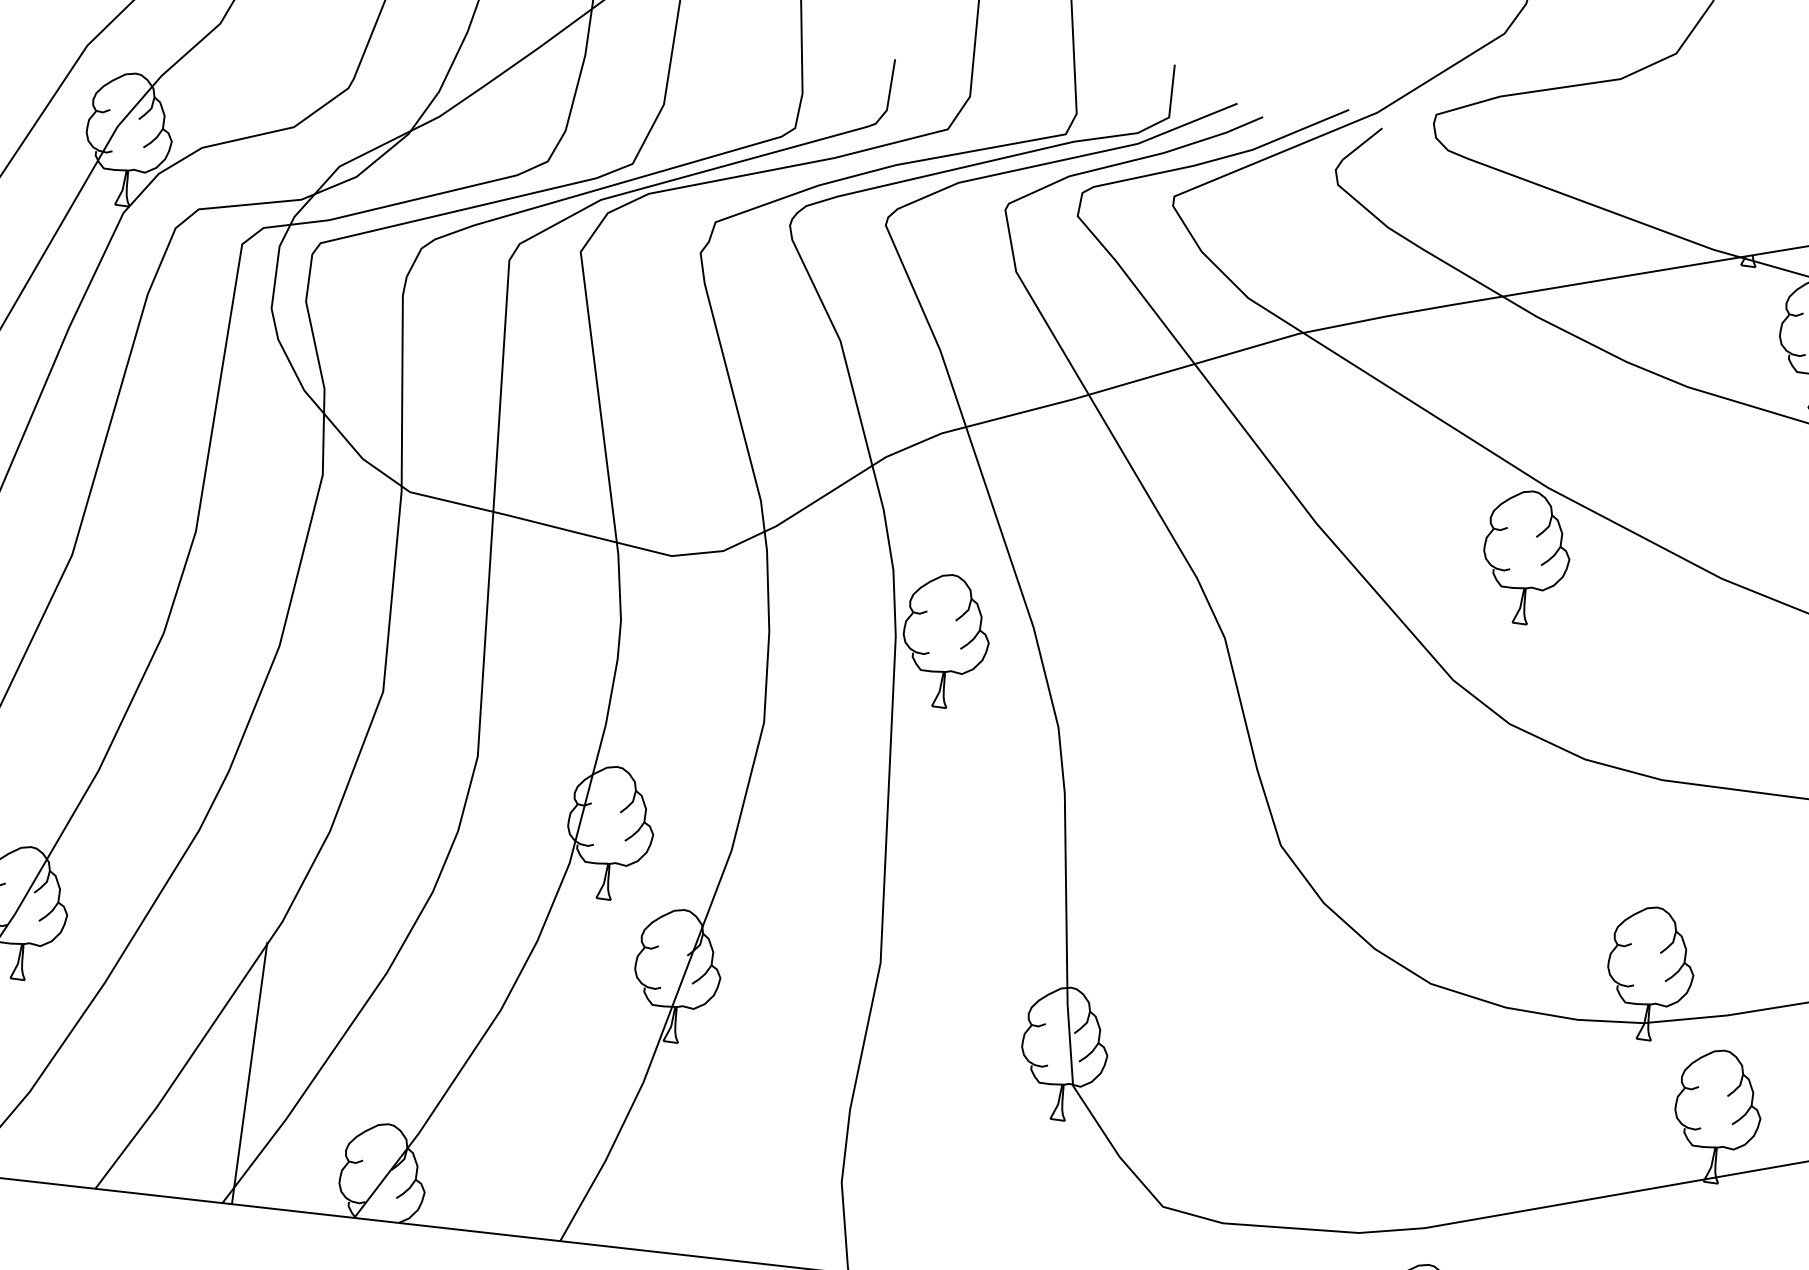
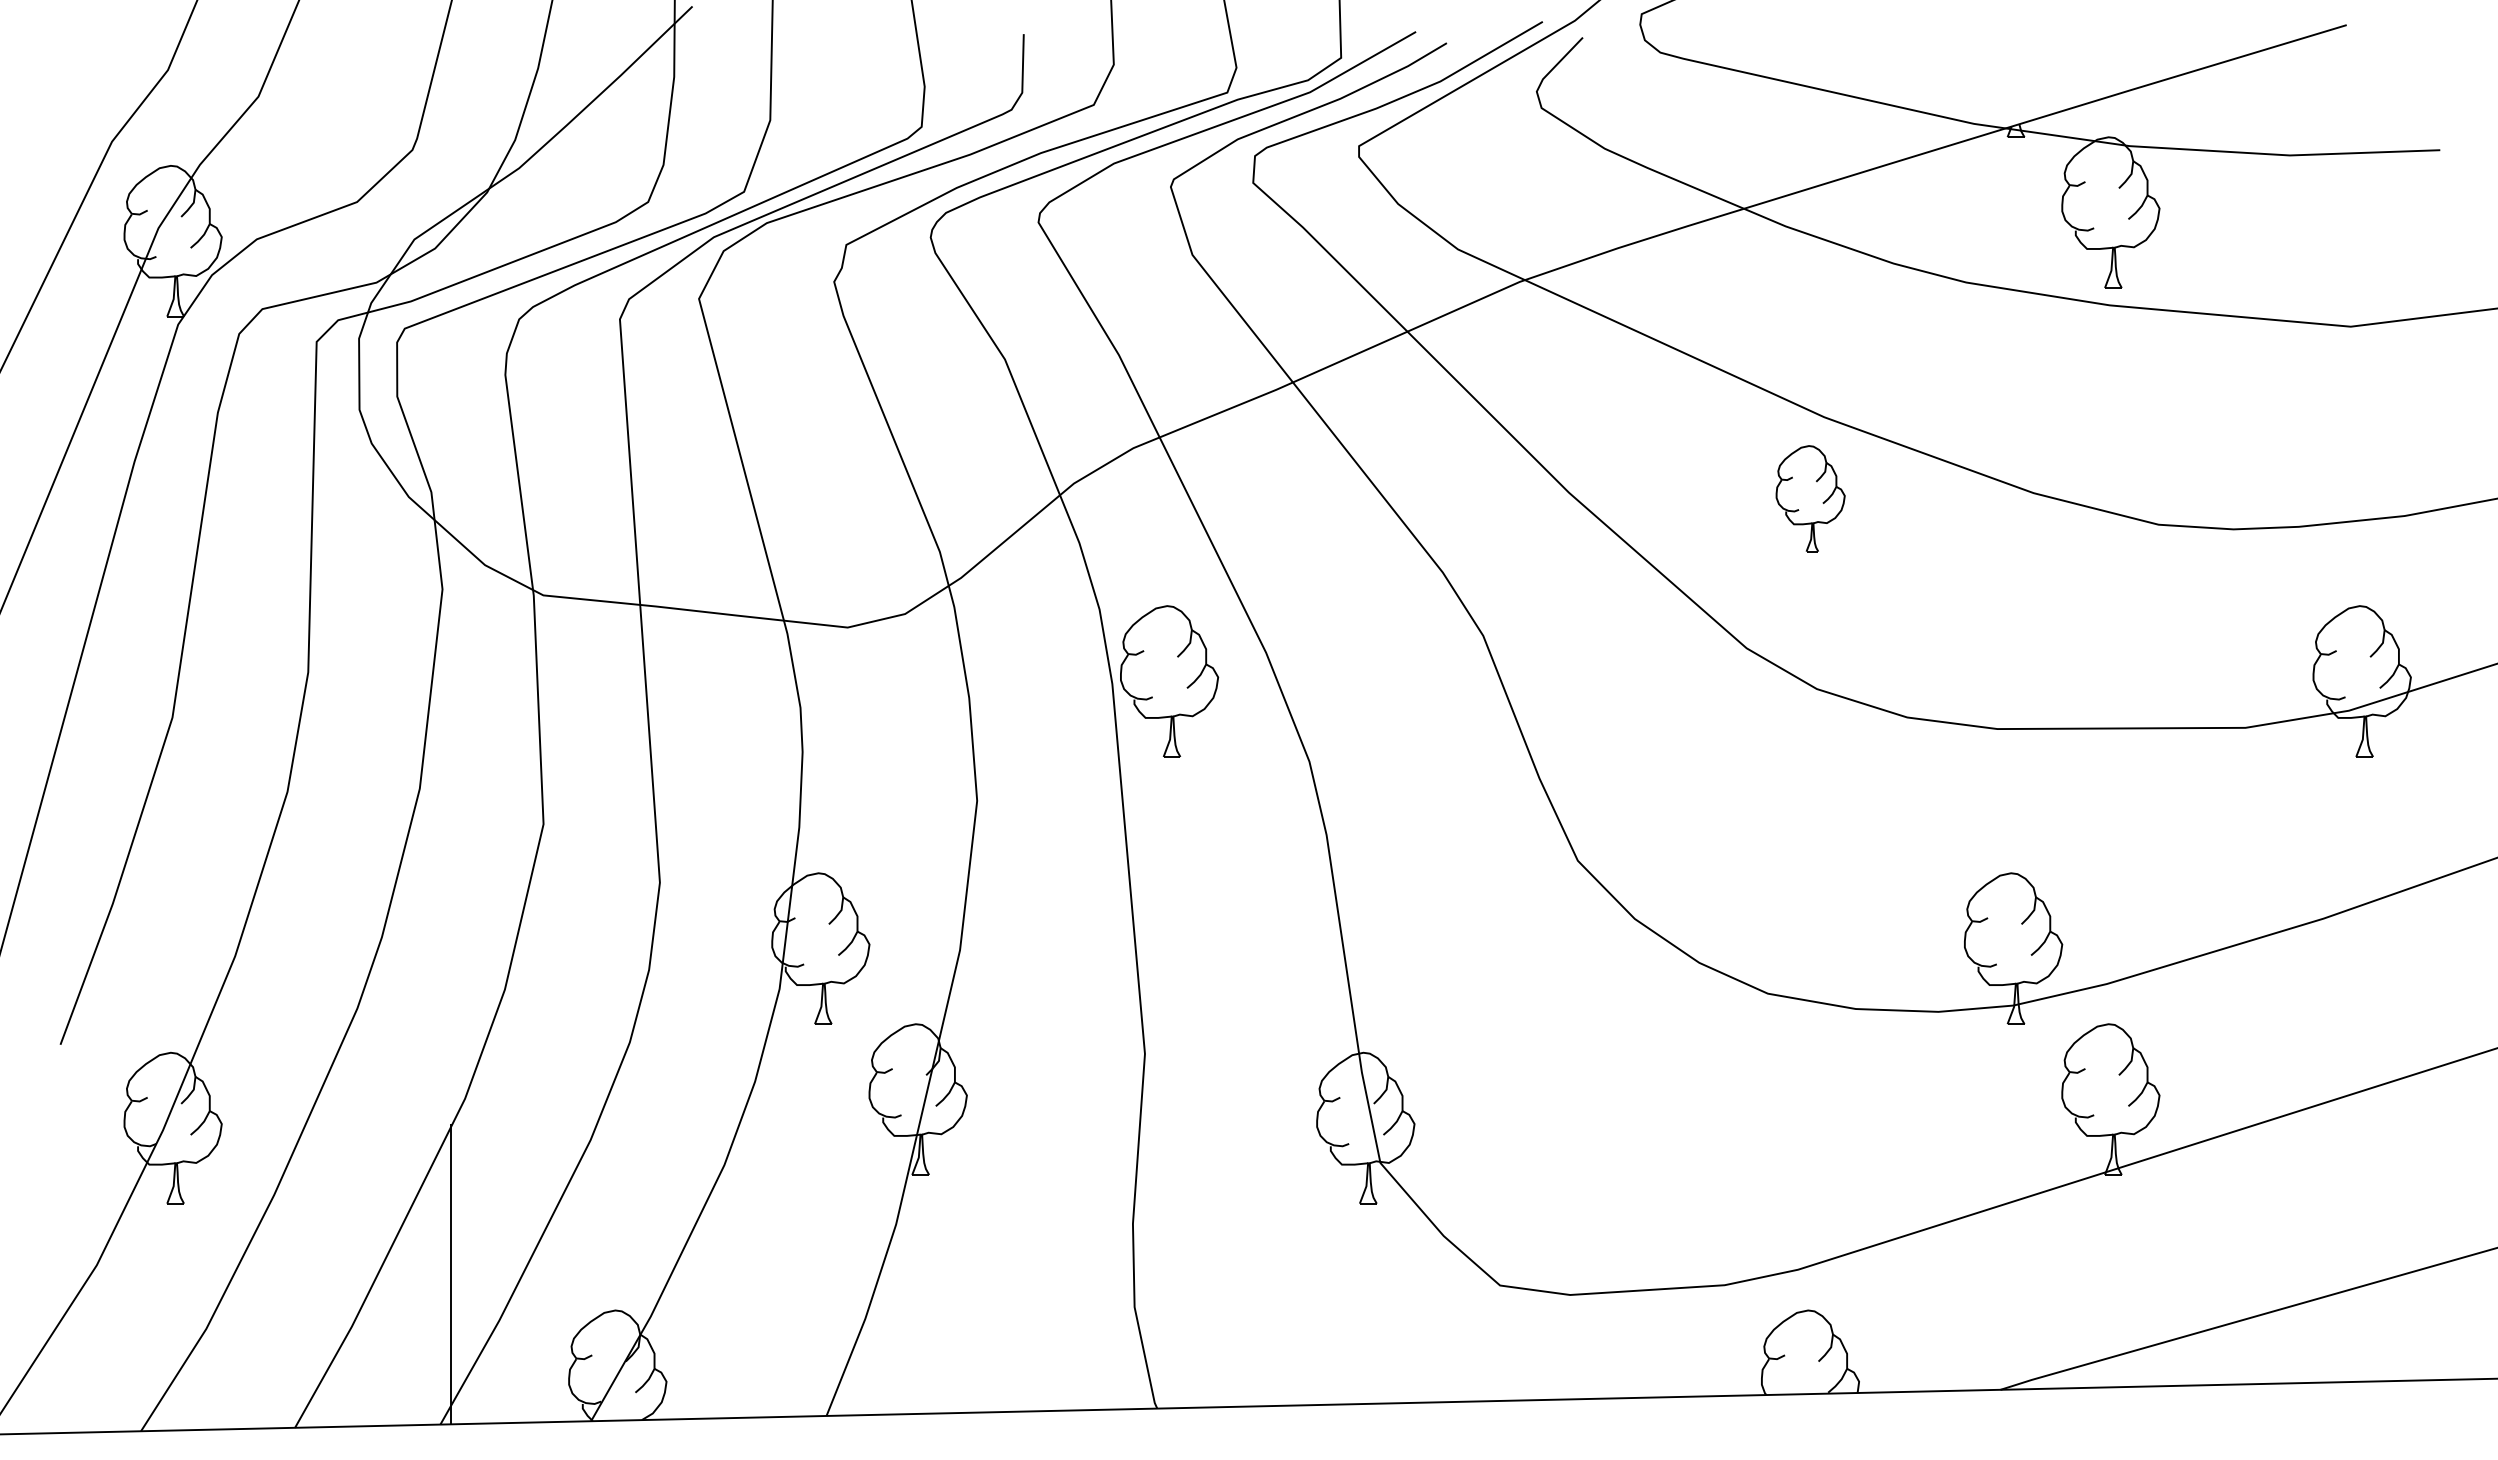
part: (1526, 557) -> (1810, 498), size x0.7

